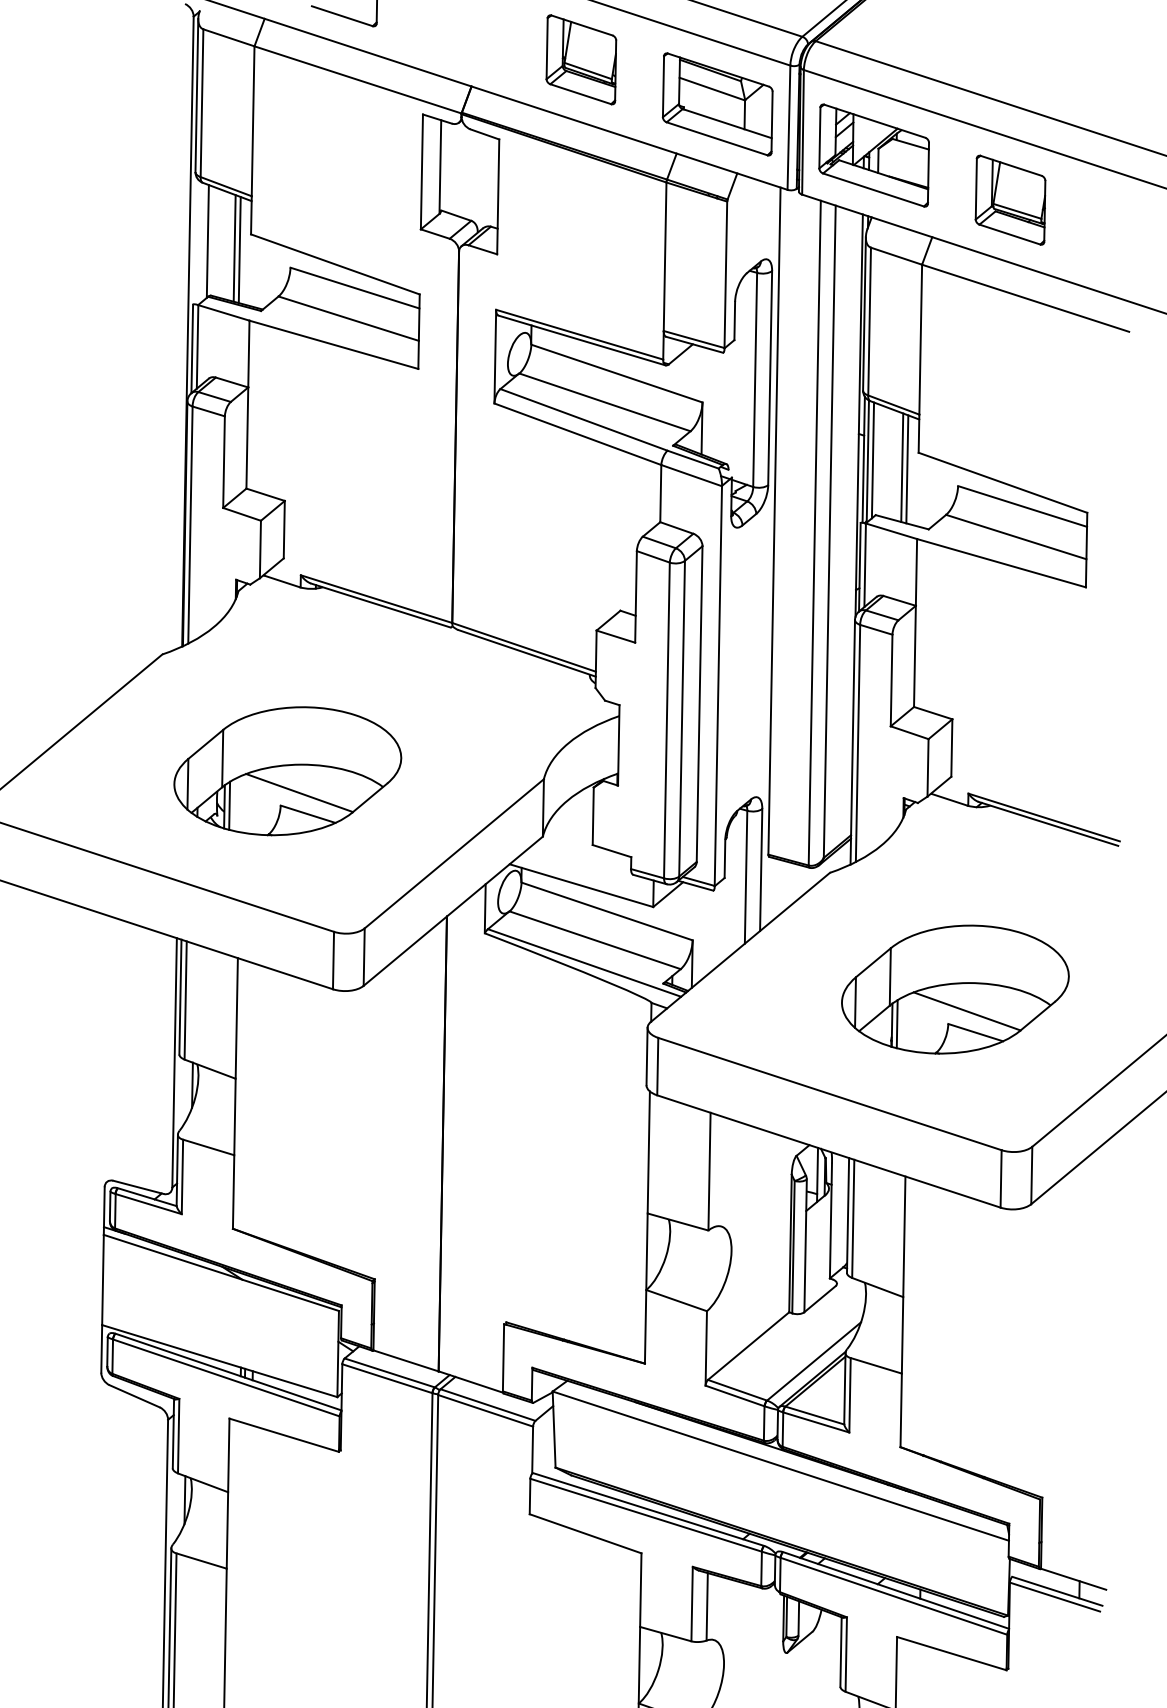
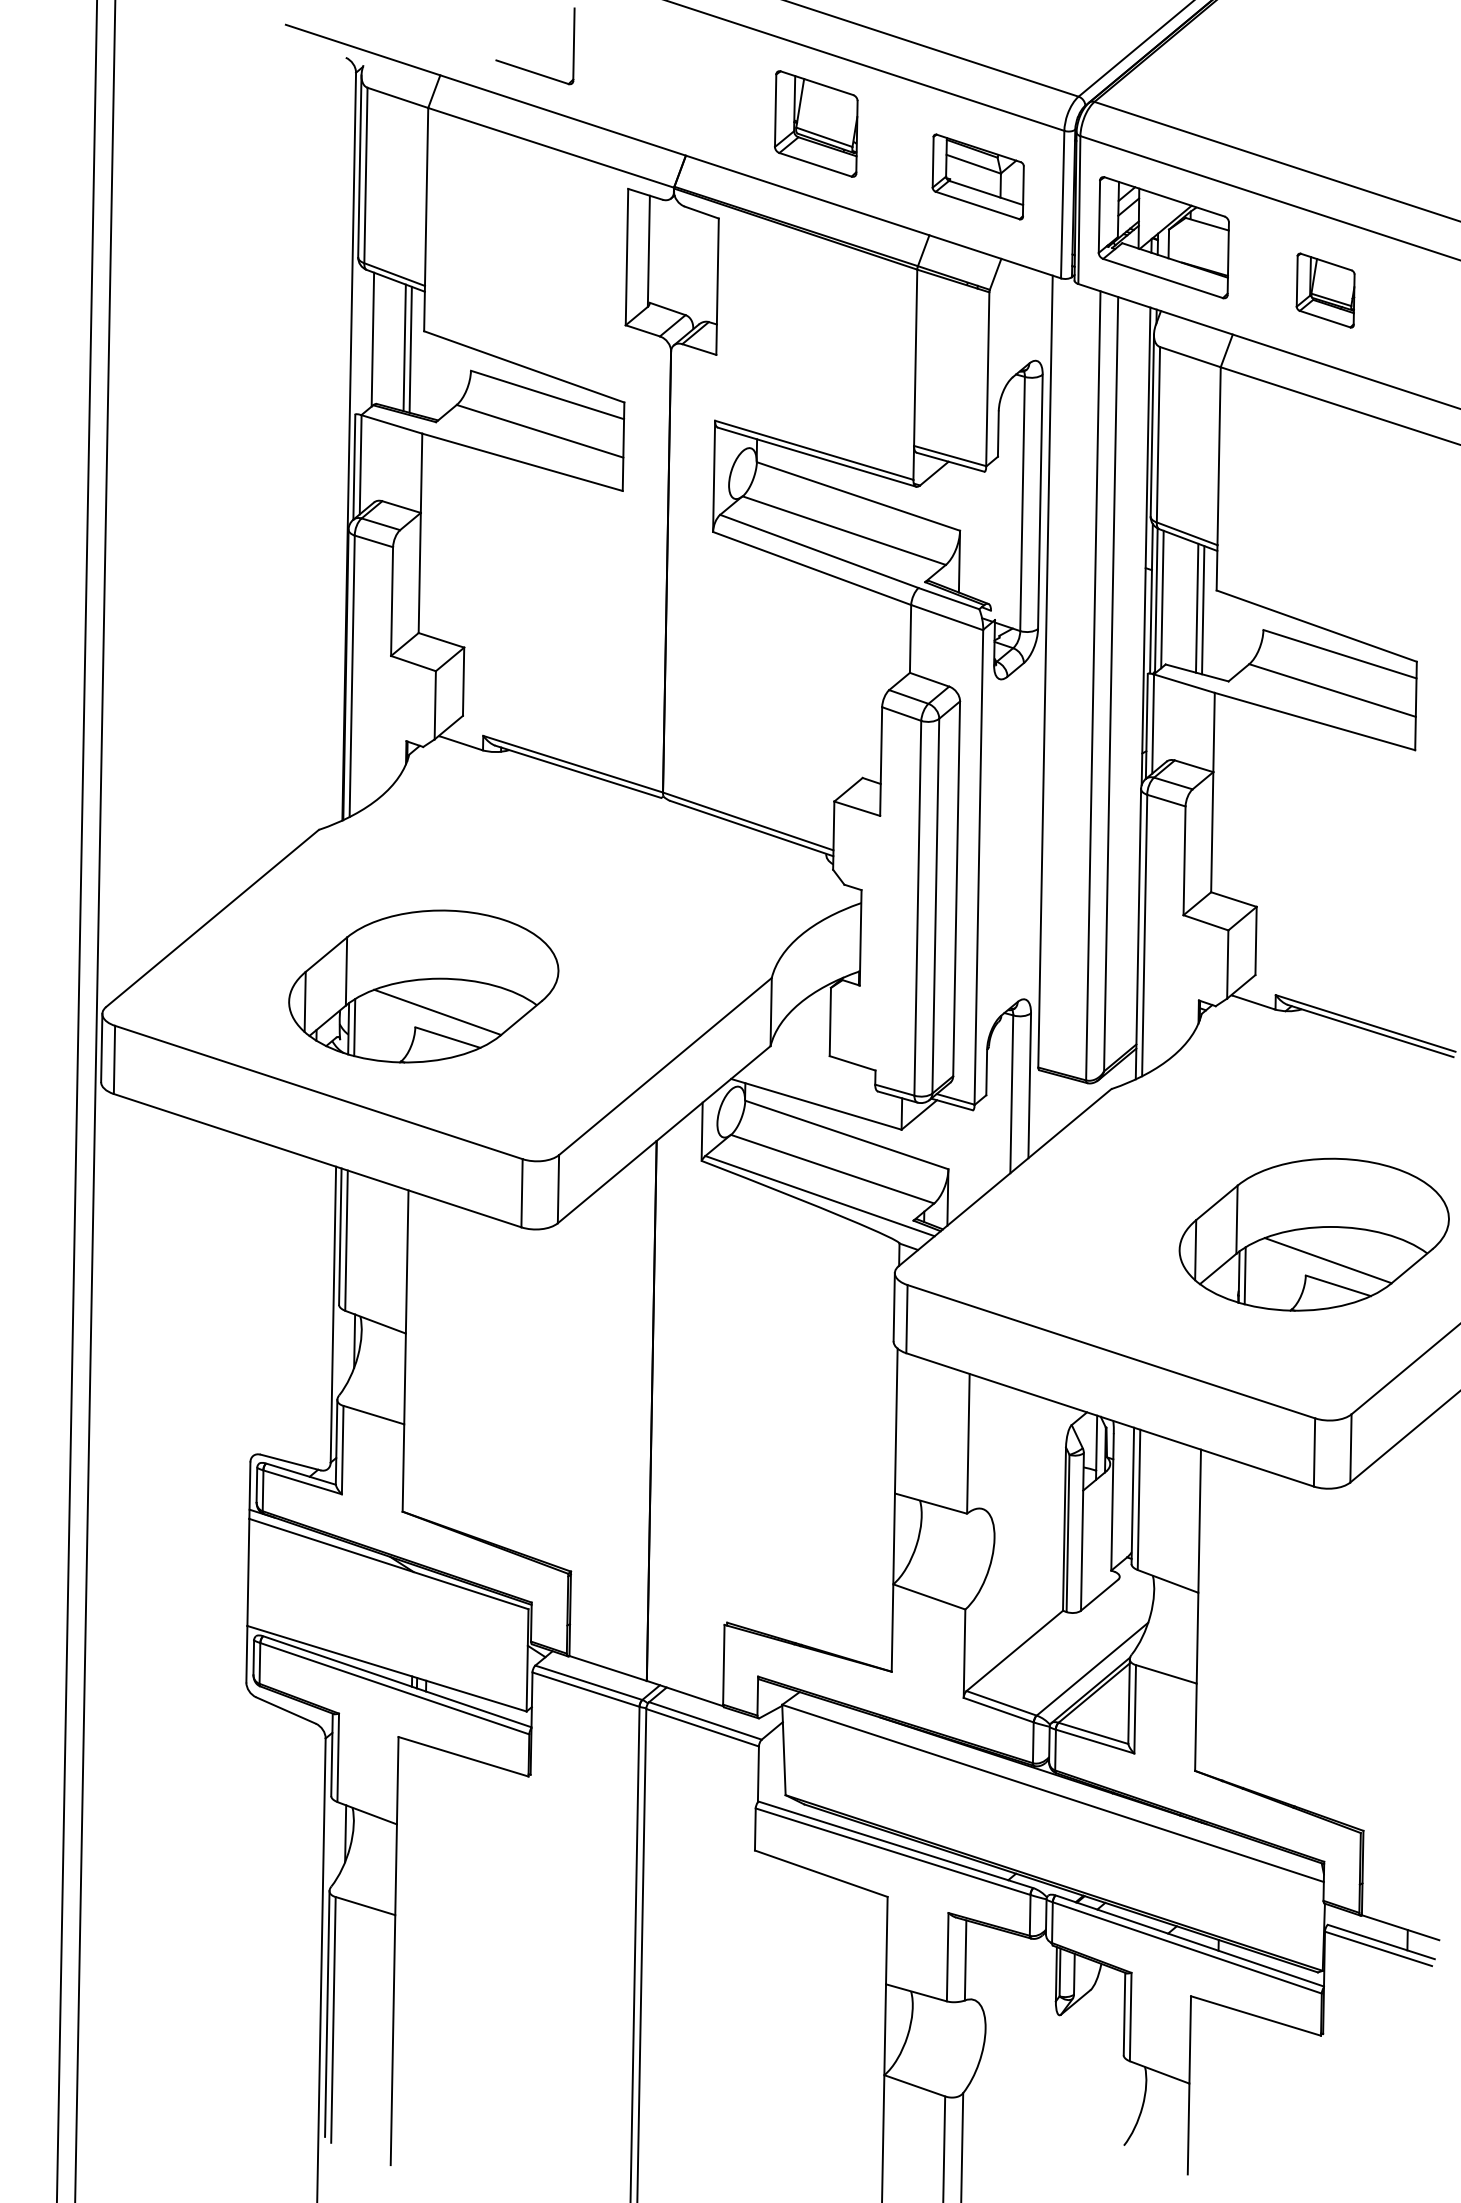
part: (718, 104) -> (978, 176), size x0.7
part: (1010, 200) -> (1325, 290), size x0.7
part: (287, 771) -> (423, 986), moved
part: (954, 989) -> (1313, 1234), moved

